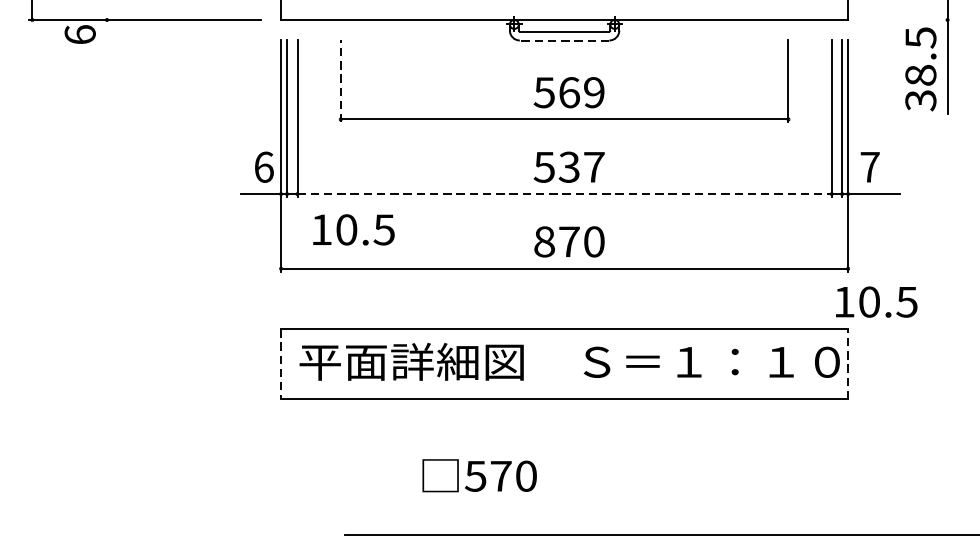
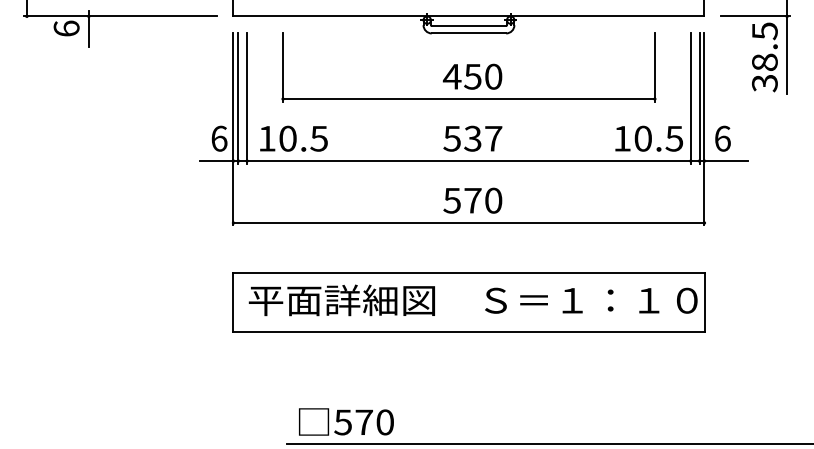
line: (908, 20) -> (754, 16), added
line: (106, 34) -> (88, 28), added
line: (564, 40) -> (468, 33), dashed -> solid
line: (341, 80) -> (283, 66), dashed -> solid
text: (568, 92) -> (472, 76), 569 -> 450
text: (869, 166) -> (722, 138), 7 -> 6
line: (564, 194) -> (468, 161), dashed -> solid
text: (353, 229) -> (293, 138), moved
text: (543, 241) -> (451, 200), 870 -> 570
text: (875, 301) -> (648, 138), moved
line: (848, 363) -> (704, 301), dashed -> solid
line: (281, 364) -> (233, 302), dashed -> solid
text: (479, 475) -> (346, 421), moved

